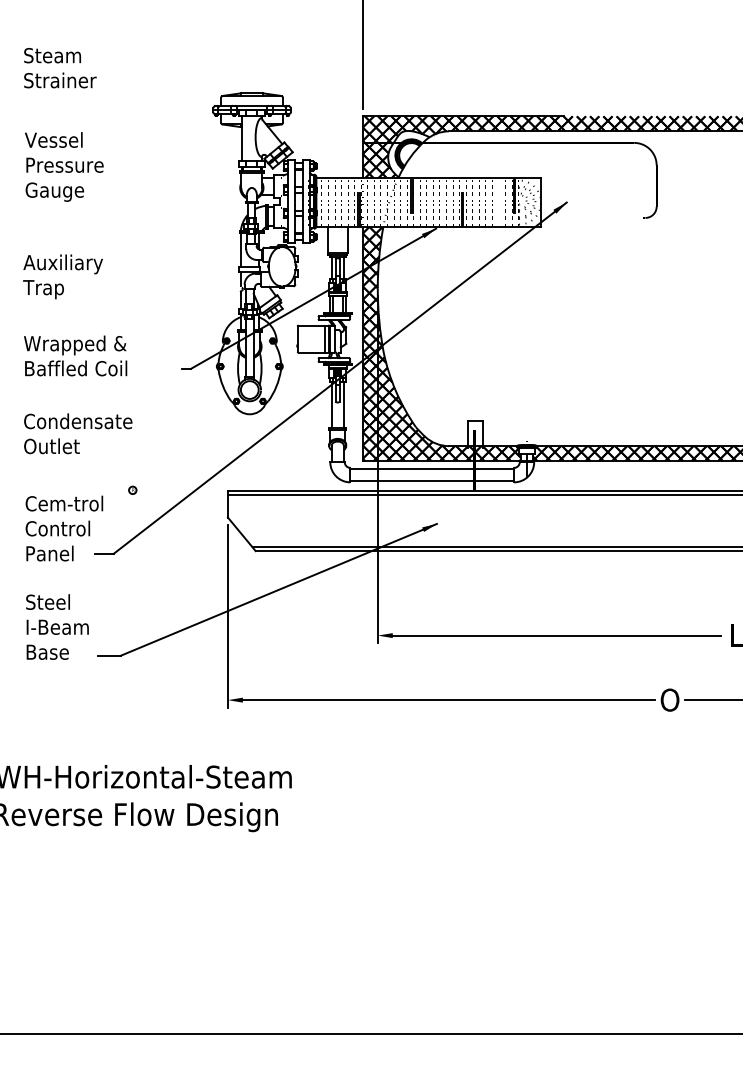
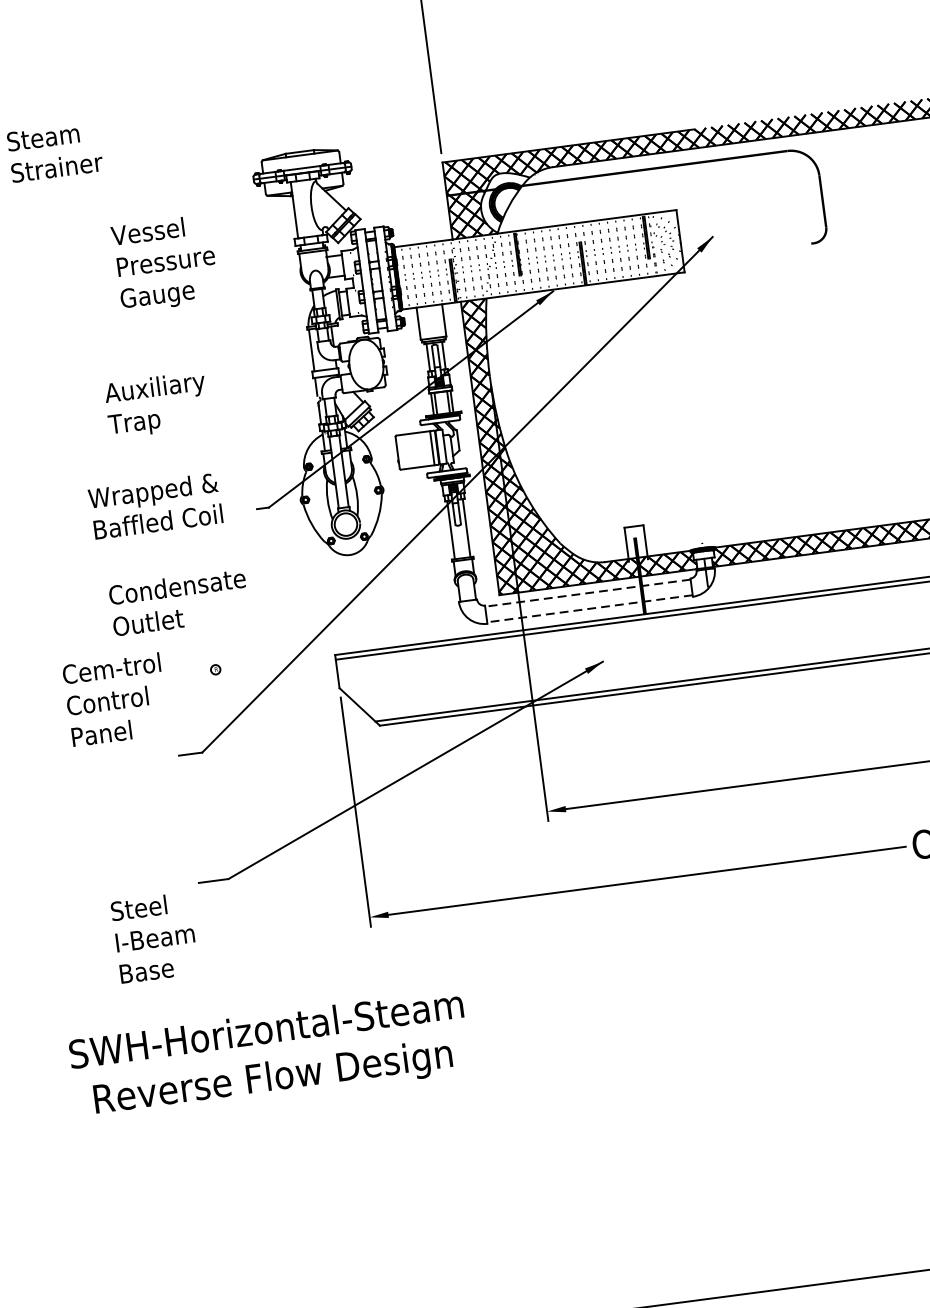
text: (64, 166) -> (165, 262), moved
text: (62, 276) -> (156, 404), moved
text: (75, 355) -> (155, 505), moved
text: (78, 433) -> (179, 601), moved
line: (432, 468) -> (588, 592), solid -> dashed
line: (432, 481) -> (590, 609), solid -> dashed
text: (64, 528) -> (115, 699), moved
text: (57, 626) -> (154, 937), moved

